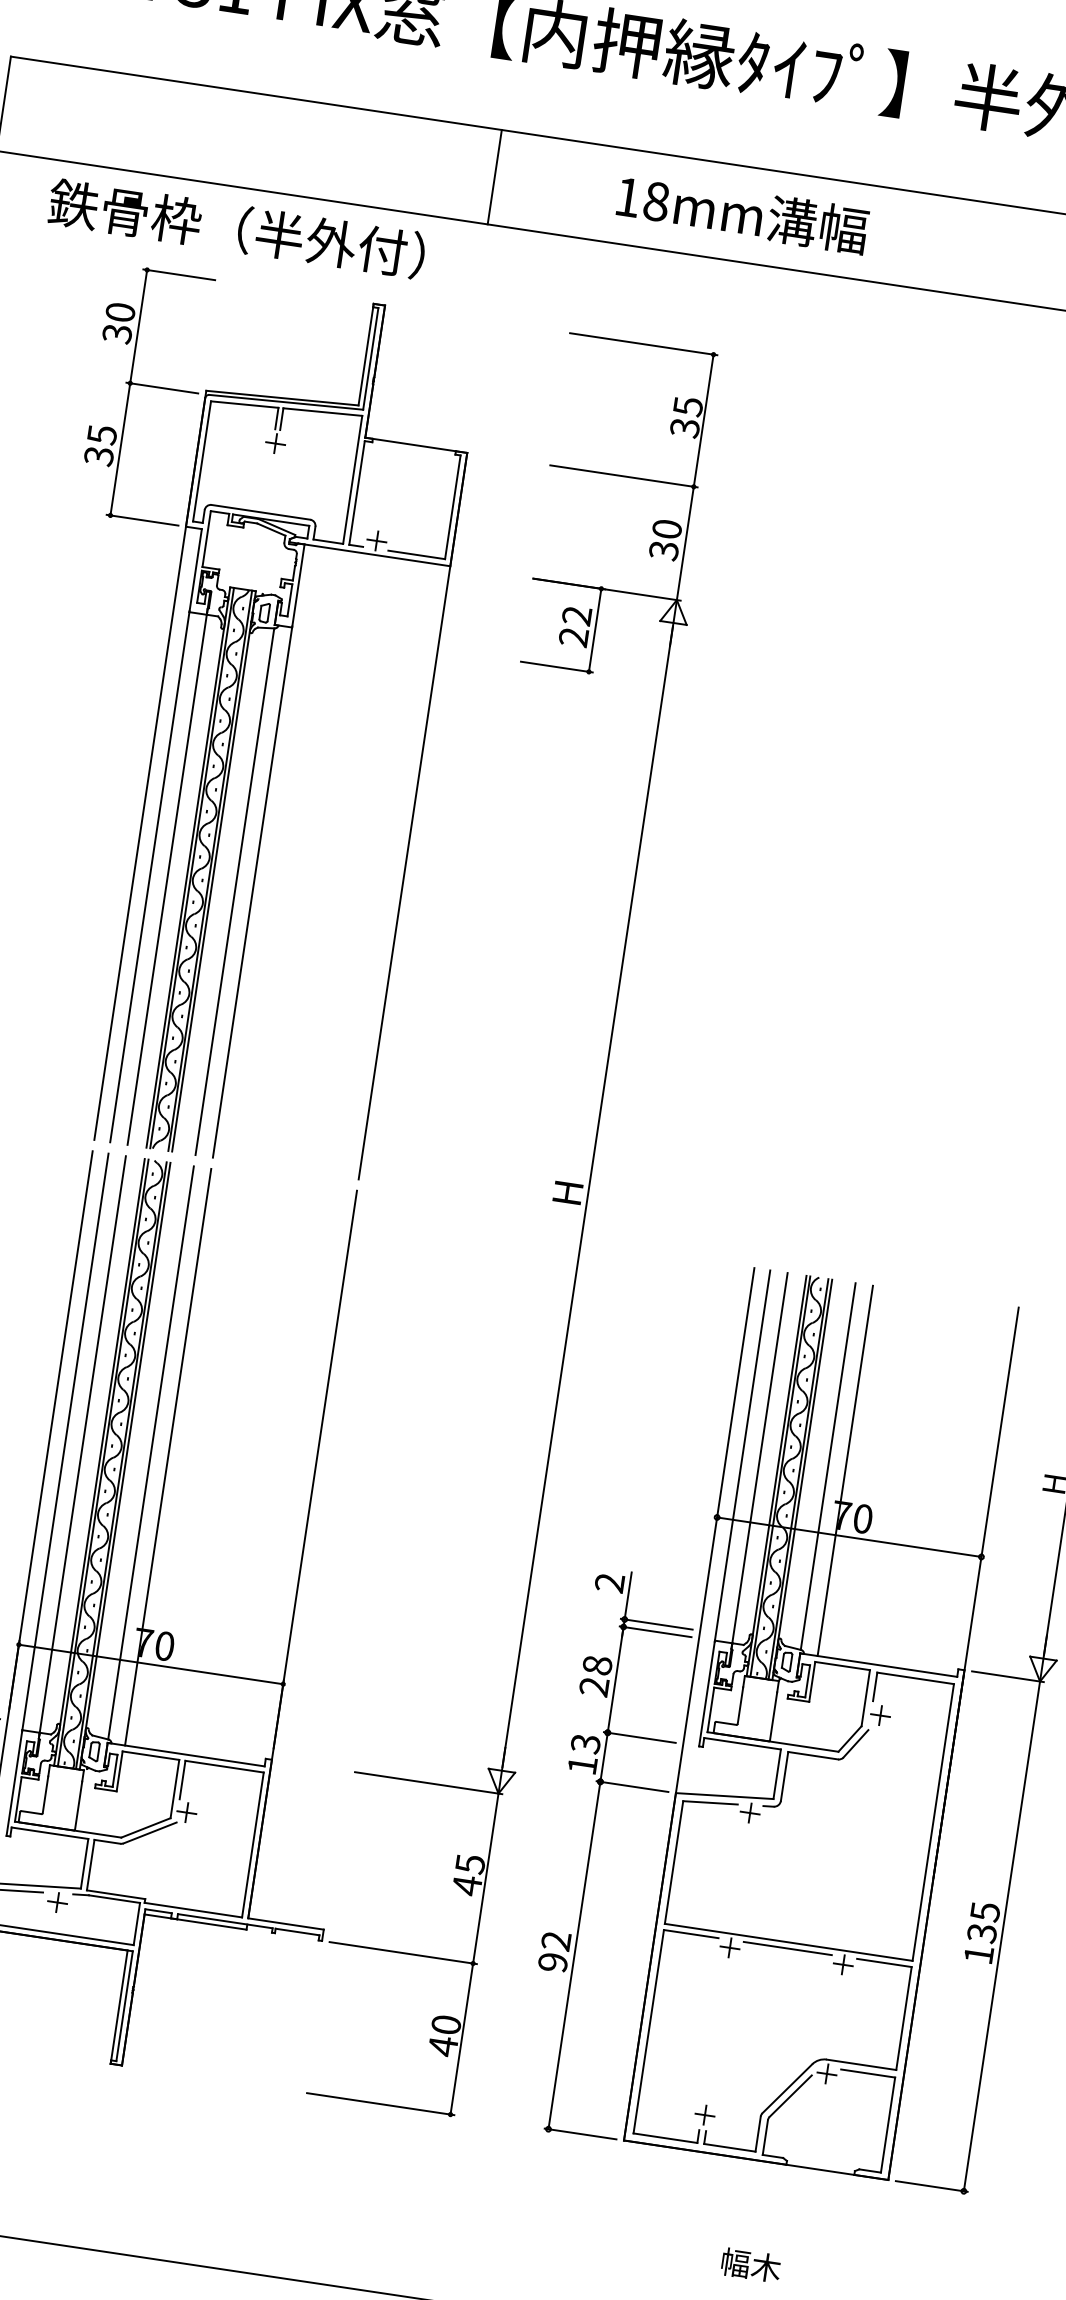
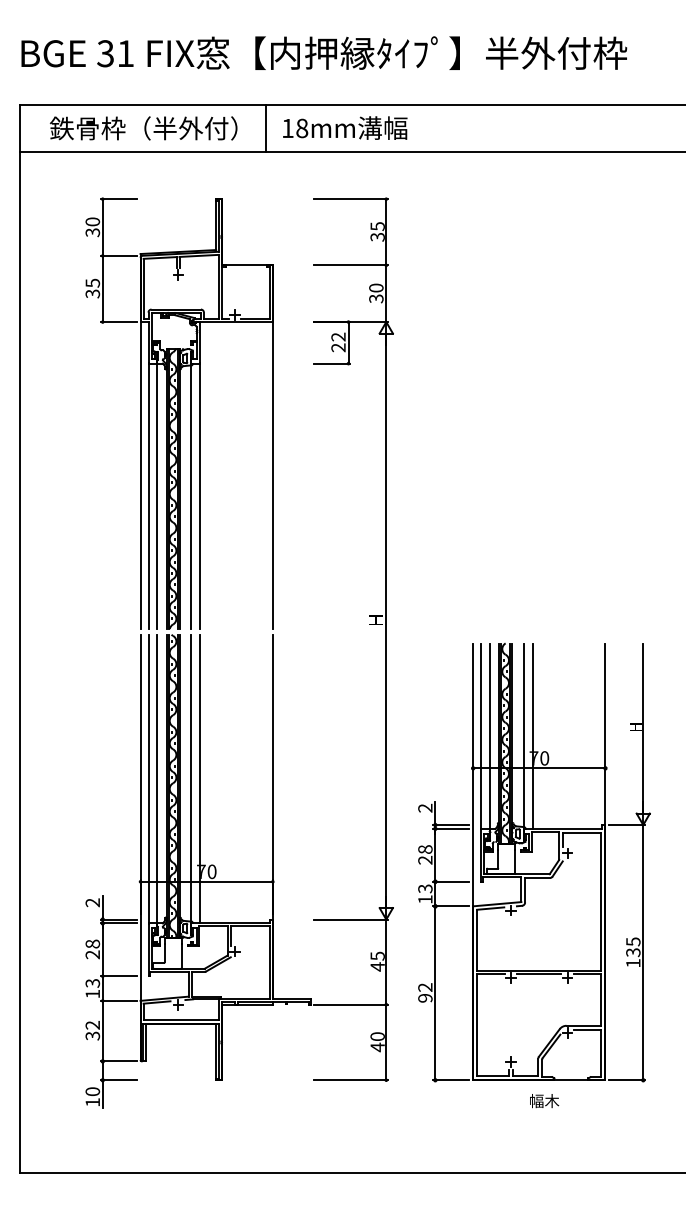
text: (743, 212) -> (345, 127), moved
text: (236, 228) -> (143, 128), moved
text: (750, 2266) -> (544, 1101), moved

